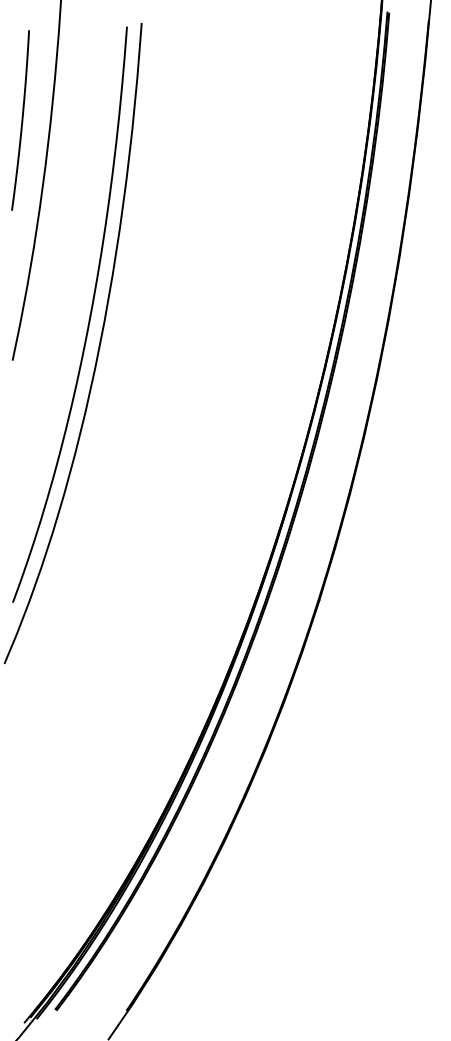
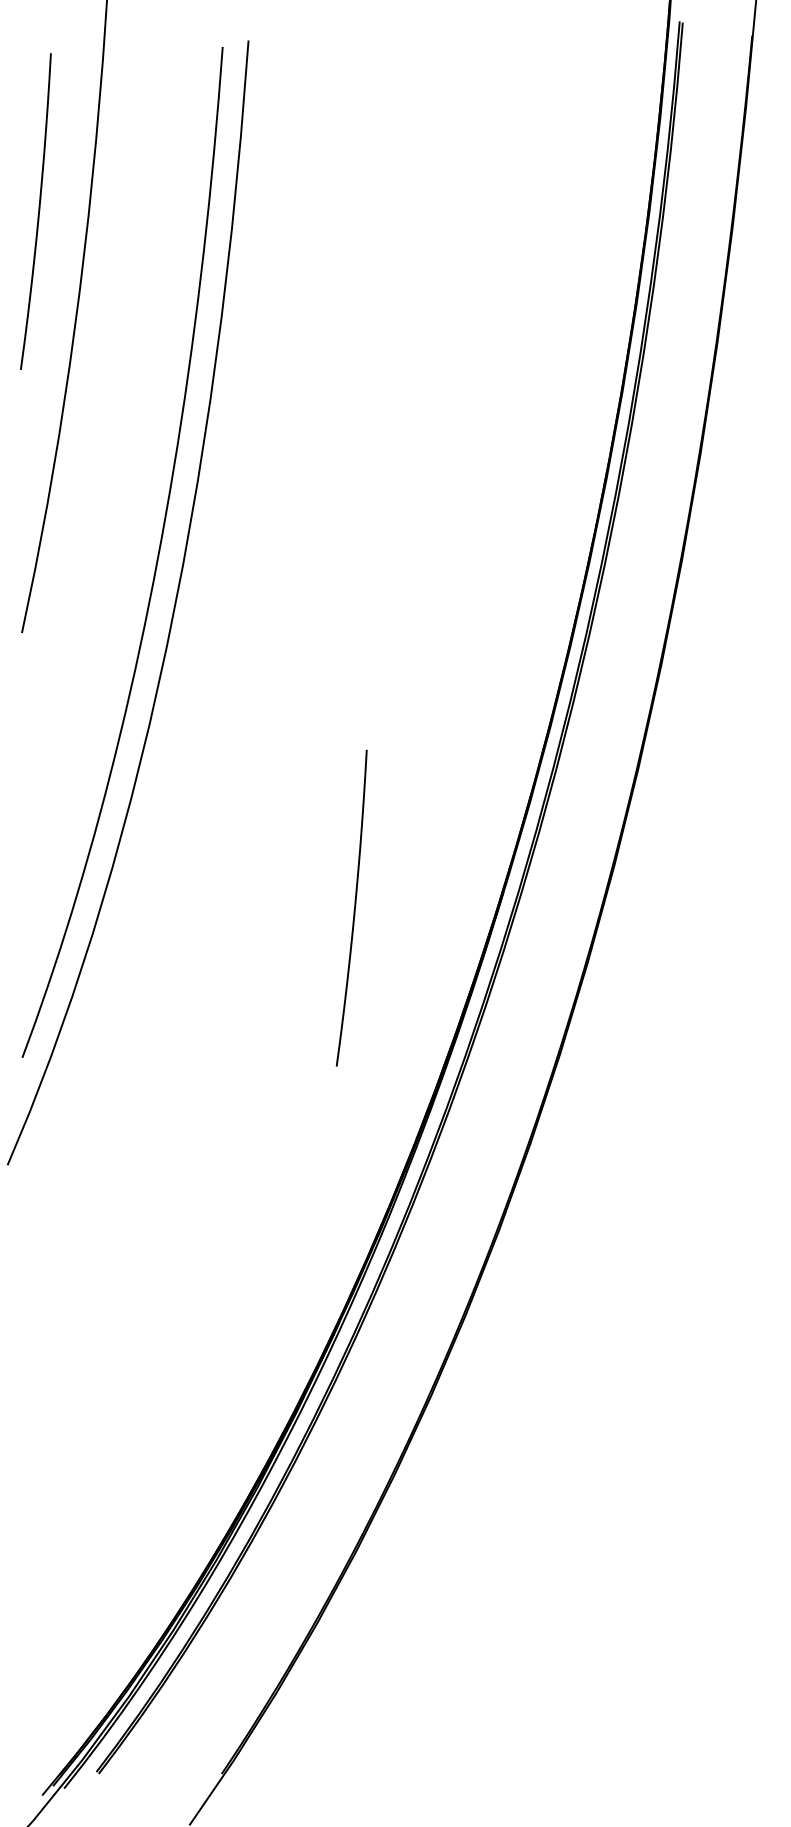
curve: (201, 517) -> (353, 908), added

